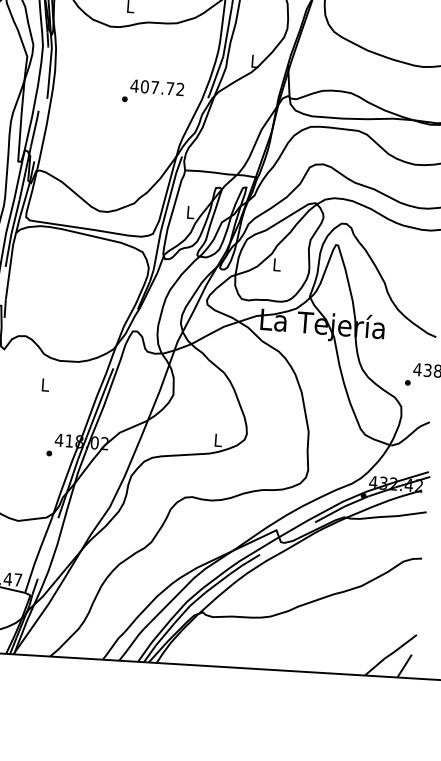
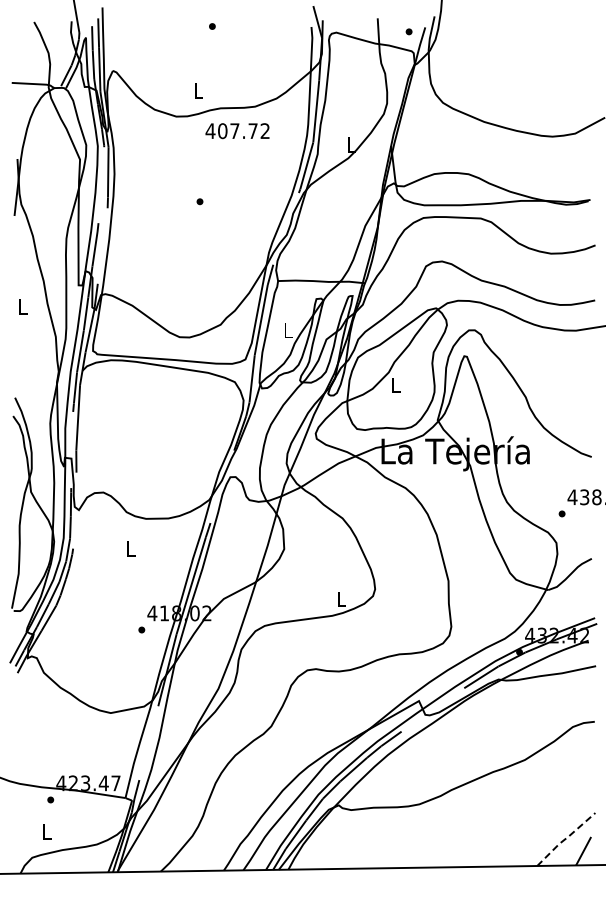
text: (157, 88) -> (237, 131), moved
line: (390, 655) -> (565, 839), solid -> dashed

